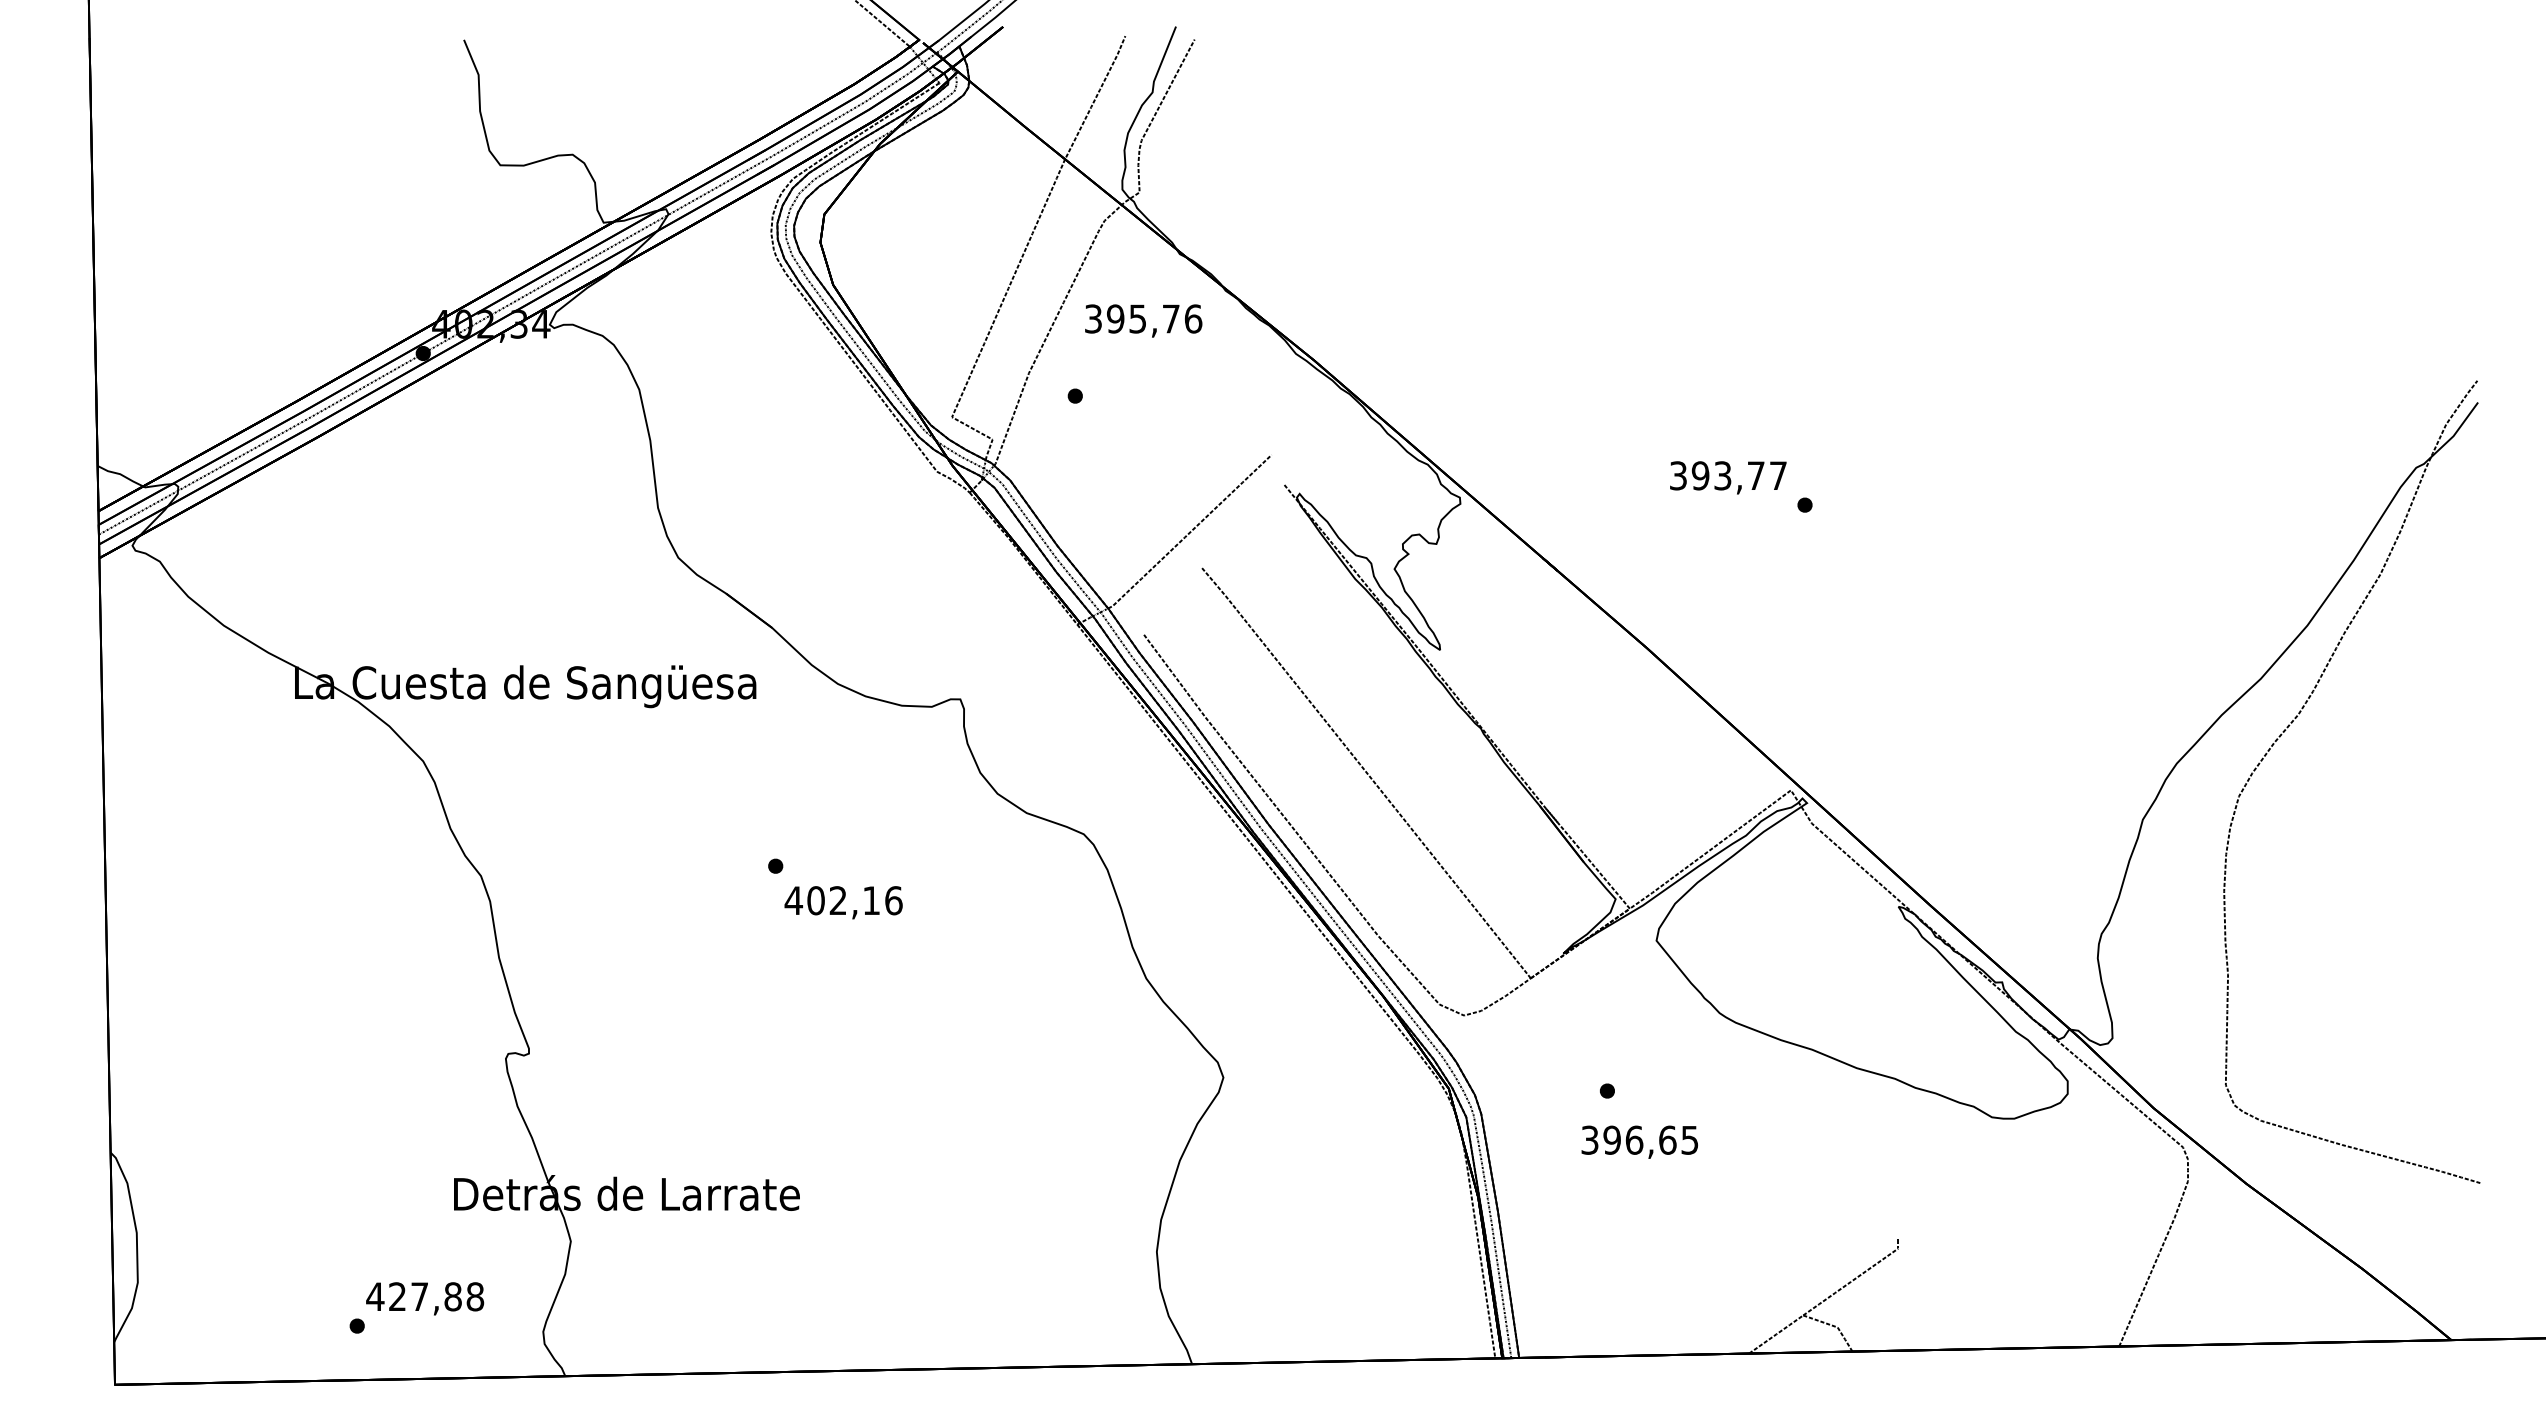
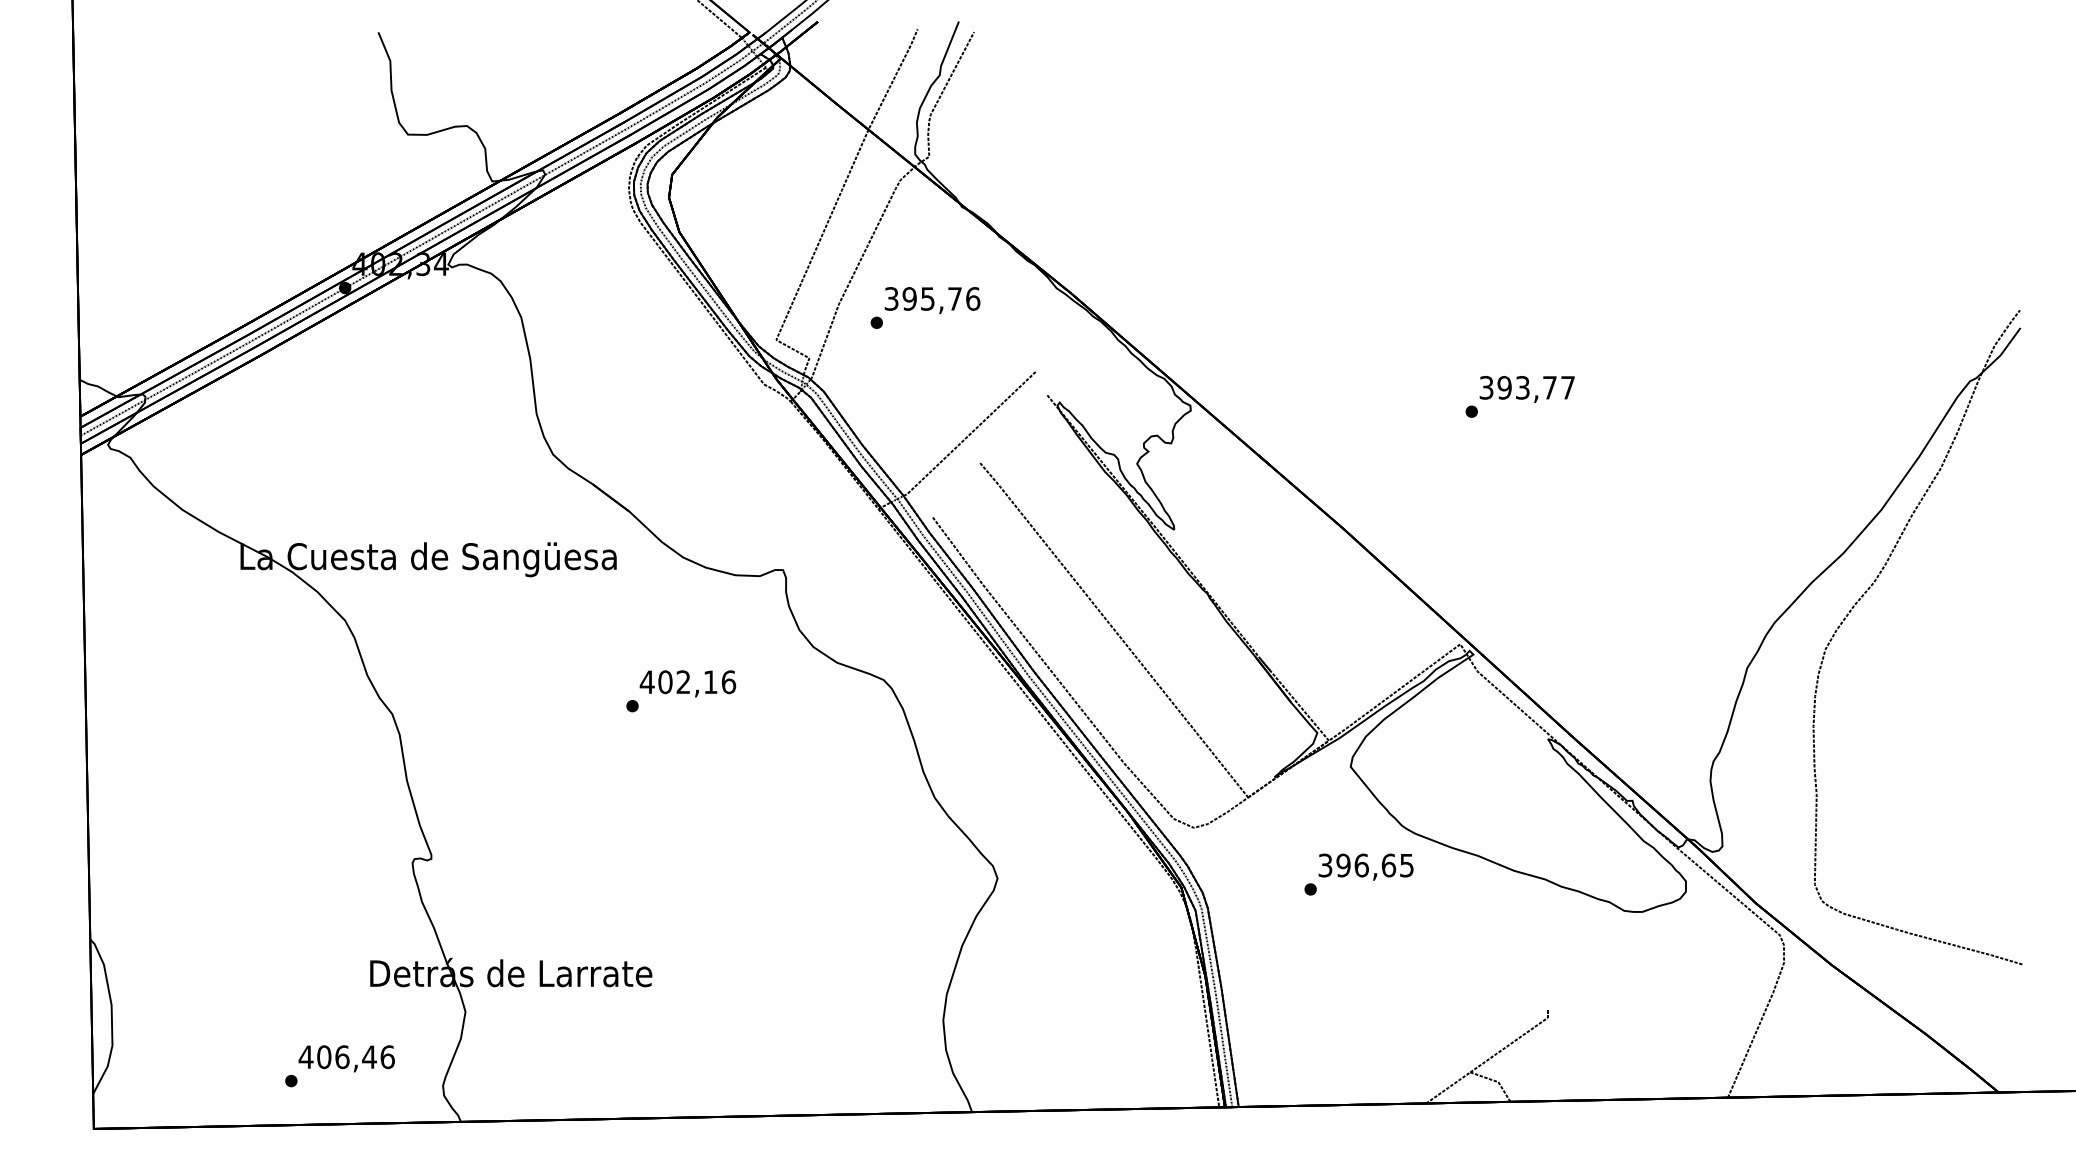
text: (1143, 320) -> (932, 300), moved
text: (1727, 477) -> (1526, 389), moved
text: (843, 902) -> (687, 683), moved
text: (1639, 1141) -> (1365, 866), moved
text: (435, 1297) -> (355, 1057), 427,88 -> 406,46

